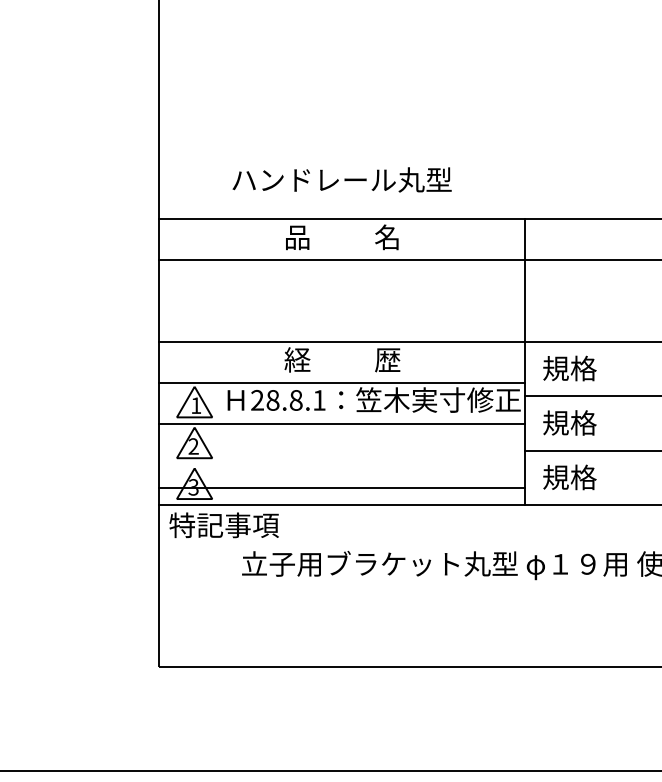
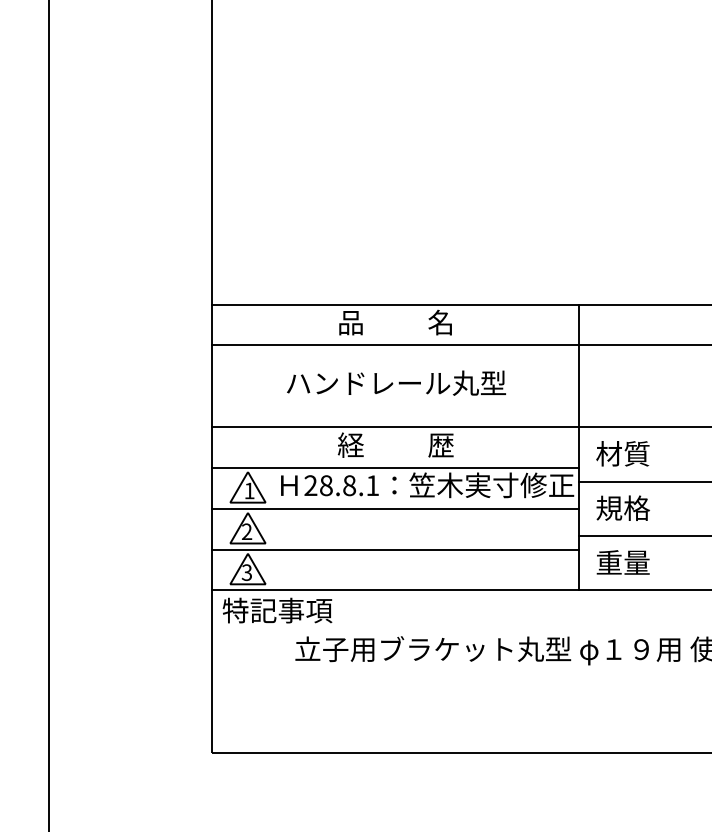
text: (342, 179) -> (396, 382), moved
text: (570, 368) -> (623, 453), 規格 -> 材質
text: (570, 477) -> (623, 562), 規格 -> 重量
line: (342, 488) -> (395, 549), moved

